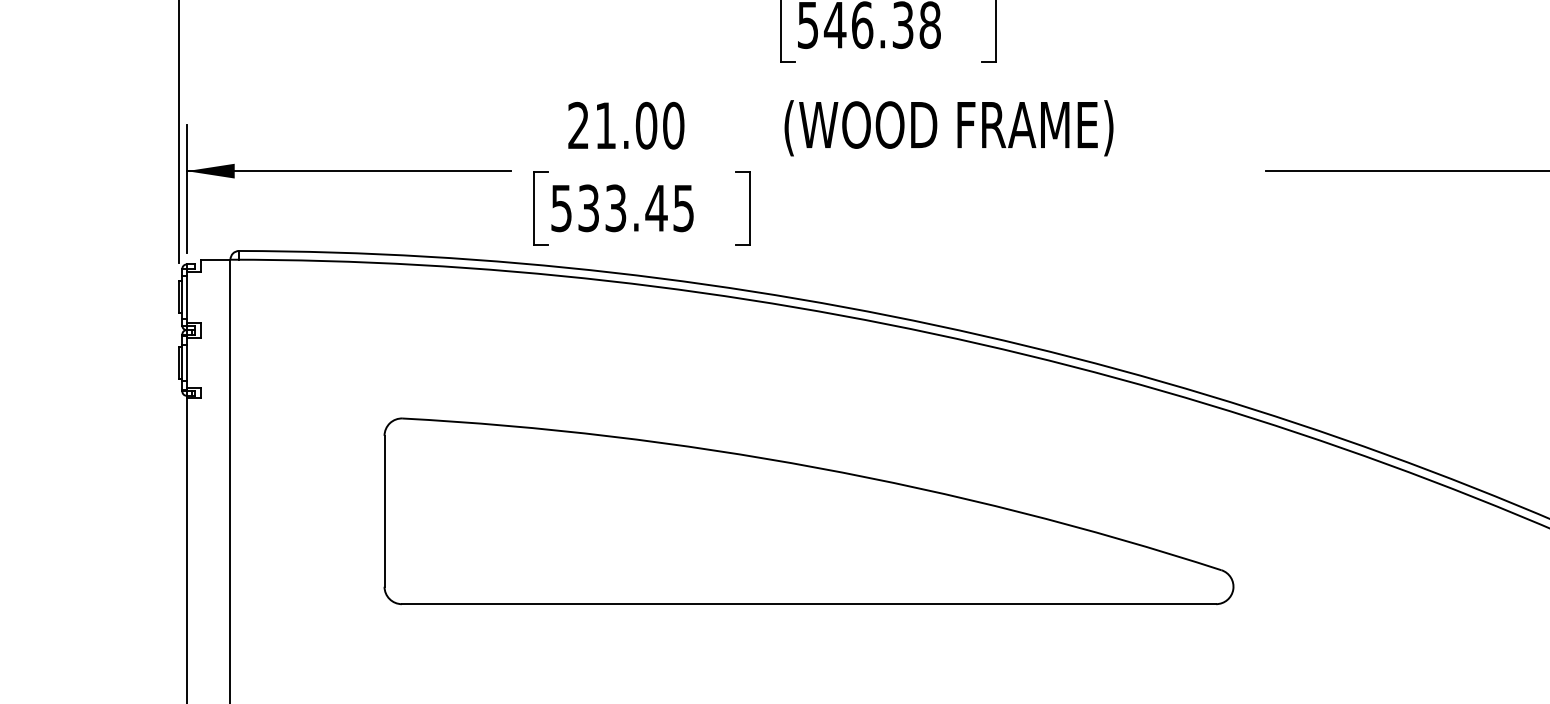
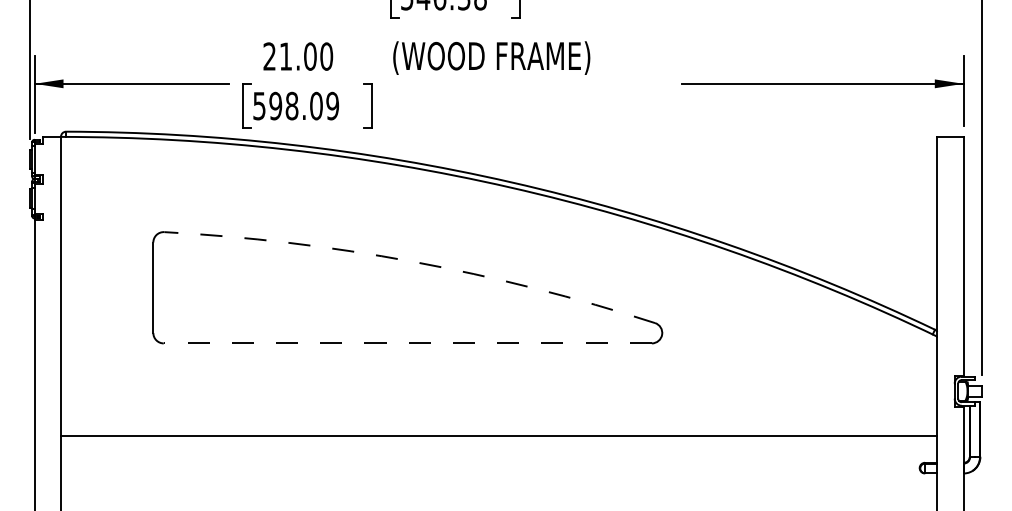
text: (636, 207) -> (304, 105), 533.45 -> 598.09
arc: (816, 467) -> (412, 261), solid -> dashed
line: (808, 604) -> (407, 343), solid -> dashed

